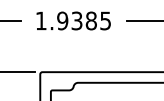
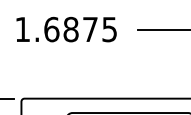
text: (76, 20) -> (70, 28), 1.9385 -> 1.6875

